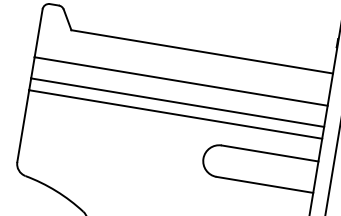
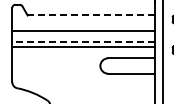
line: (202, 51) -> (91, 15), solid -> dashed
line: (177, 102) -> (83, 41), solid -> dashed

